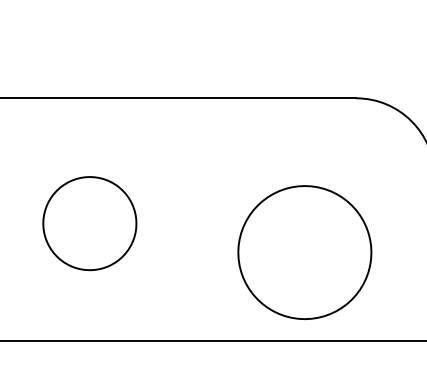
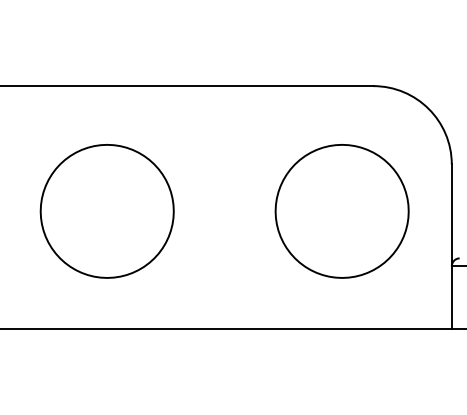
part: (89, 223) -> (106, 211), size x1.43
part: (304, 252) -> (341, 211), moved

